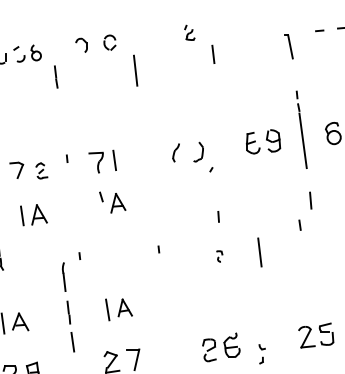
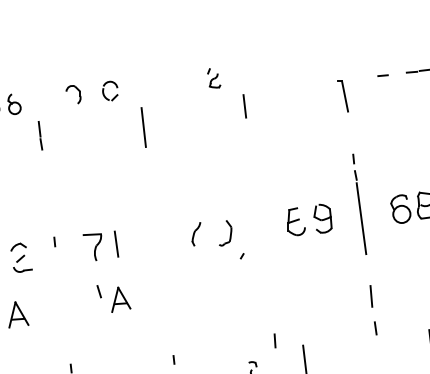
part: (41, 170) -> (21, 257), size x1.43
line: (218, 216) -> (274, 340), moved
line: (299, 224) -> (374, 327), moved

